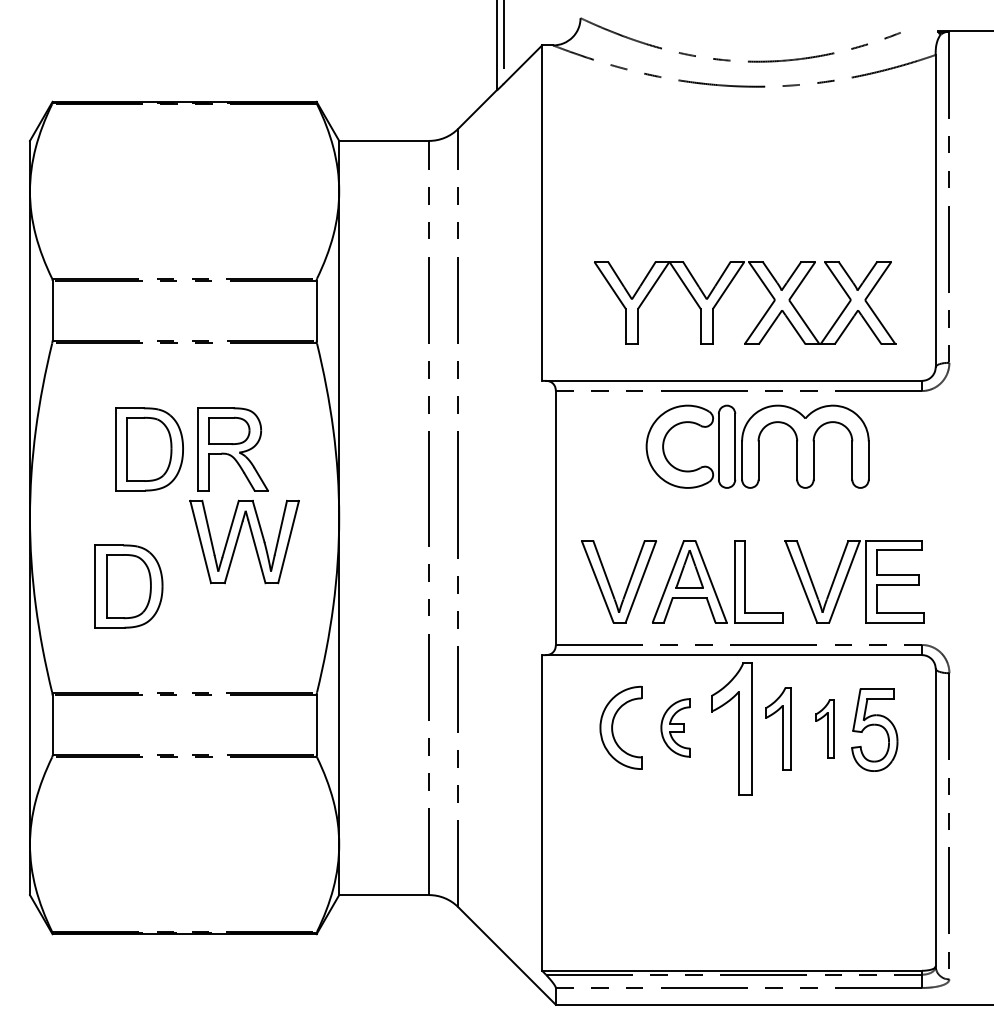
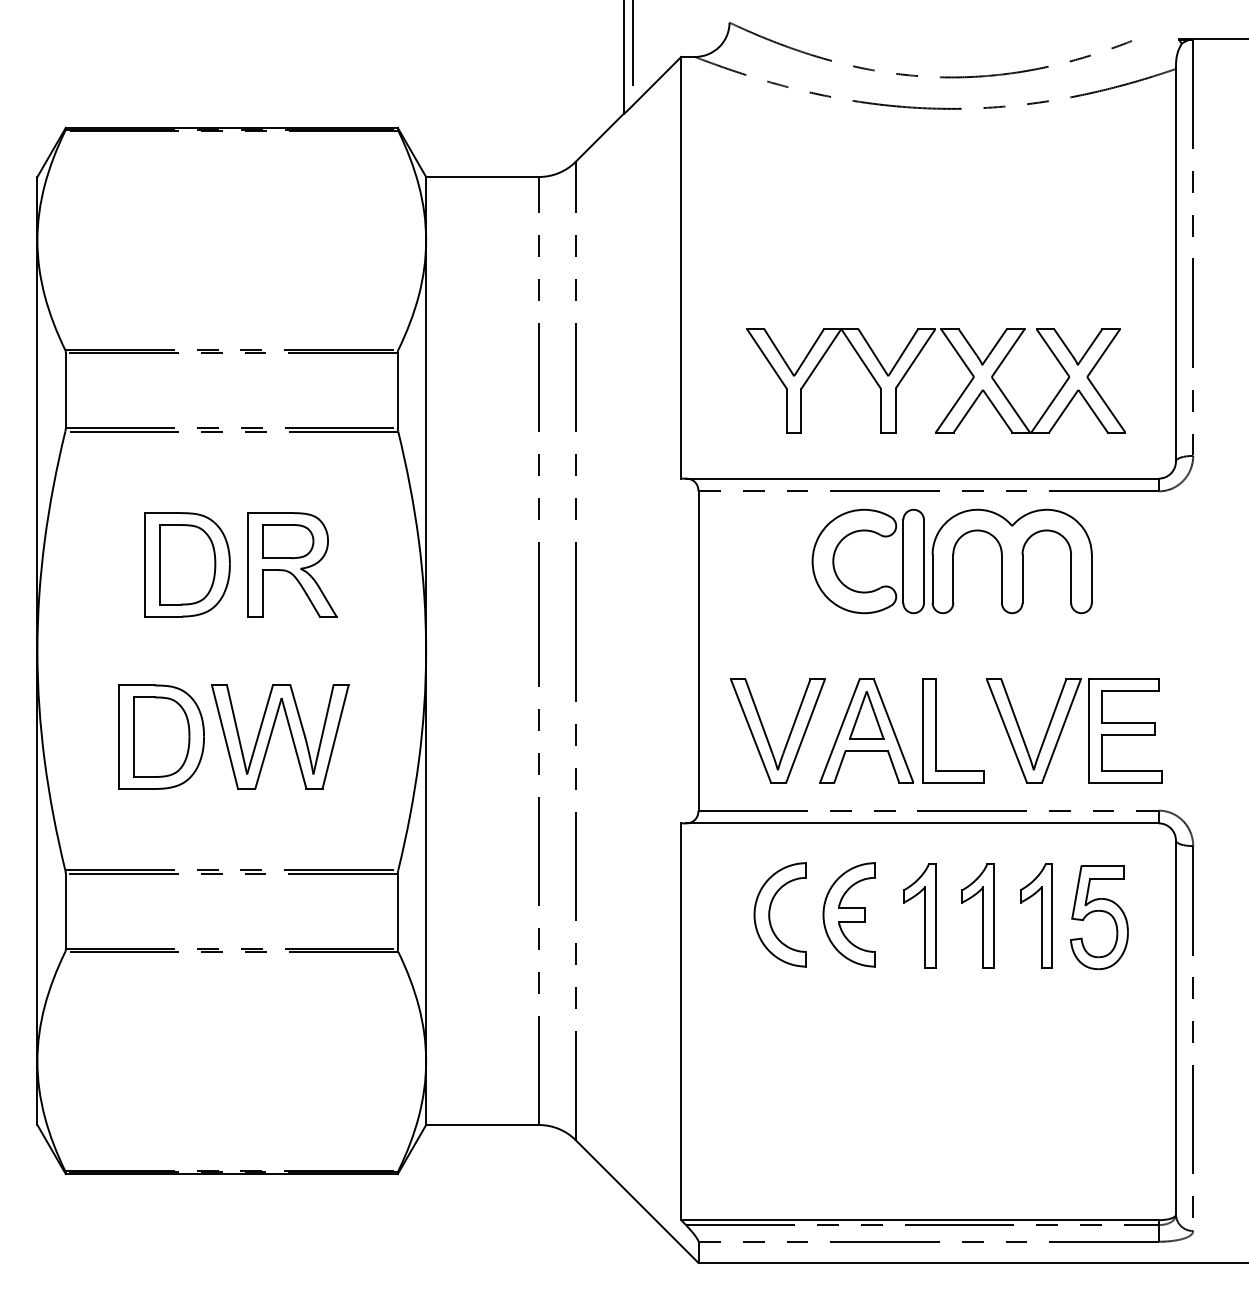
part: (238, 539) -> (272, 733), moved
part: (675, 727) -> (848, 914), size x1.43
part: (731, 728) -> (919, 915), size x0.62
part: (824, 728) -> (1036, 915), size x1.43

